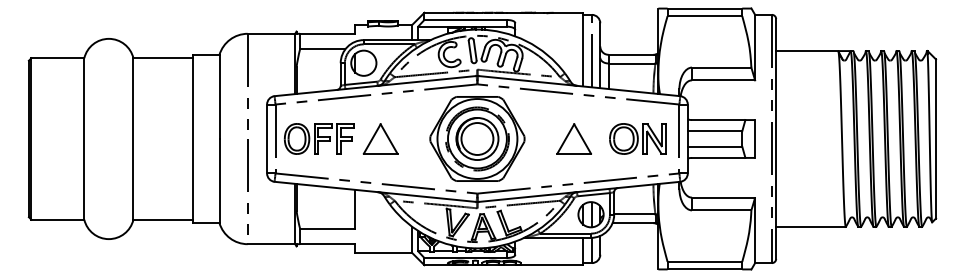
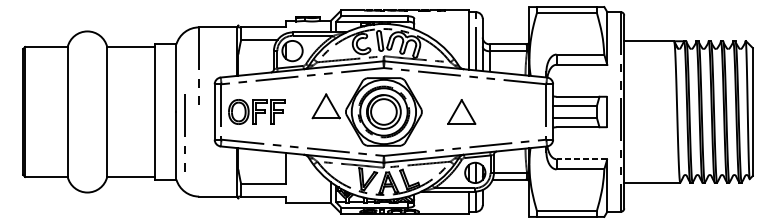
part: (380, 138) -> (326, 105), moved
part: (637, 138) -> (512, 111), removed
line: (247, 186) -> (184, 132), moved
line: (723, 197) -> (581, 159), solid -> dashed

